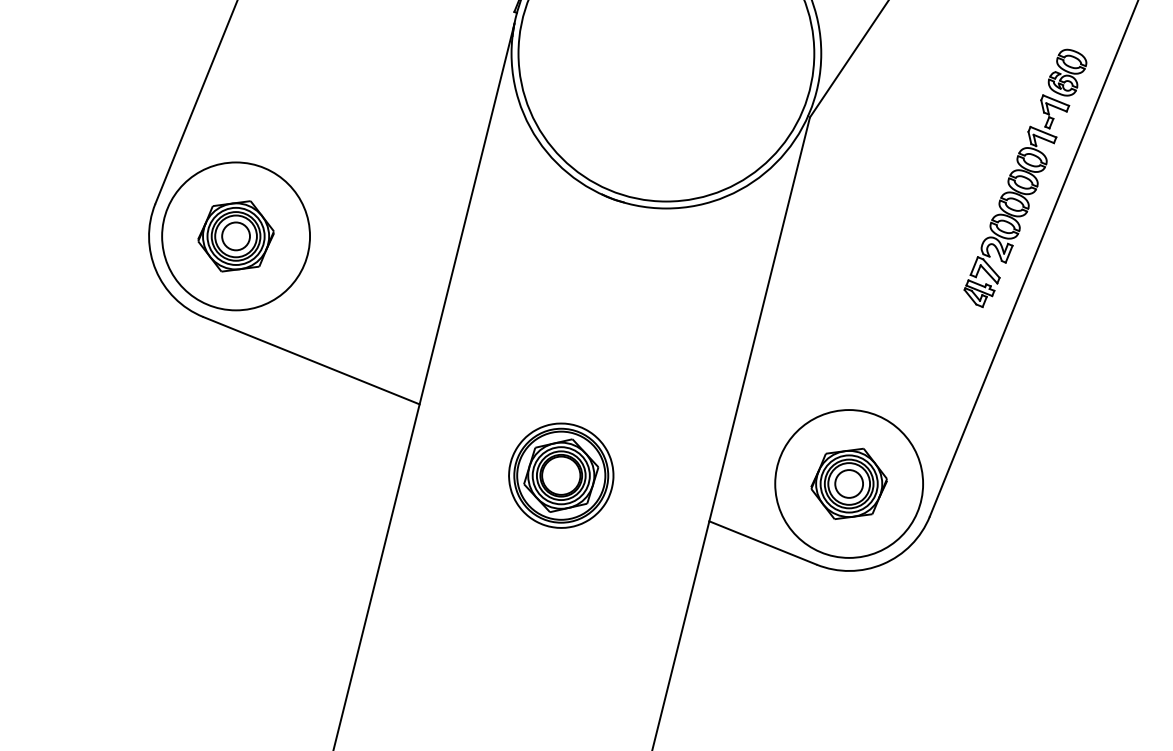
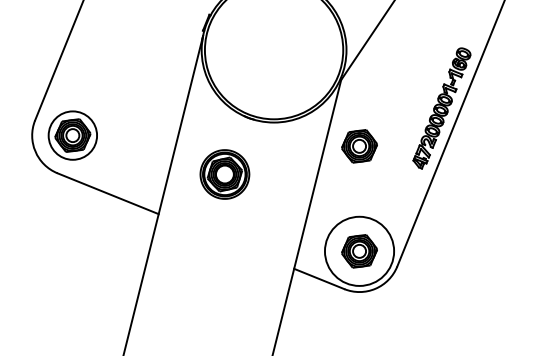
circle: (235, 236) -> (72, 135), size x0.7
part: (849, 259) -> (359, 146), added
part: (560, 475) -> (224, 174), moved

